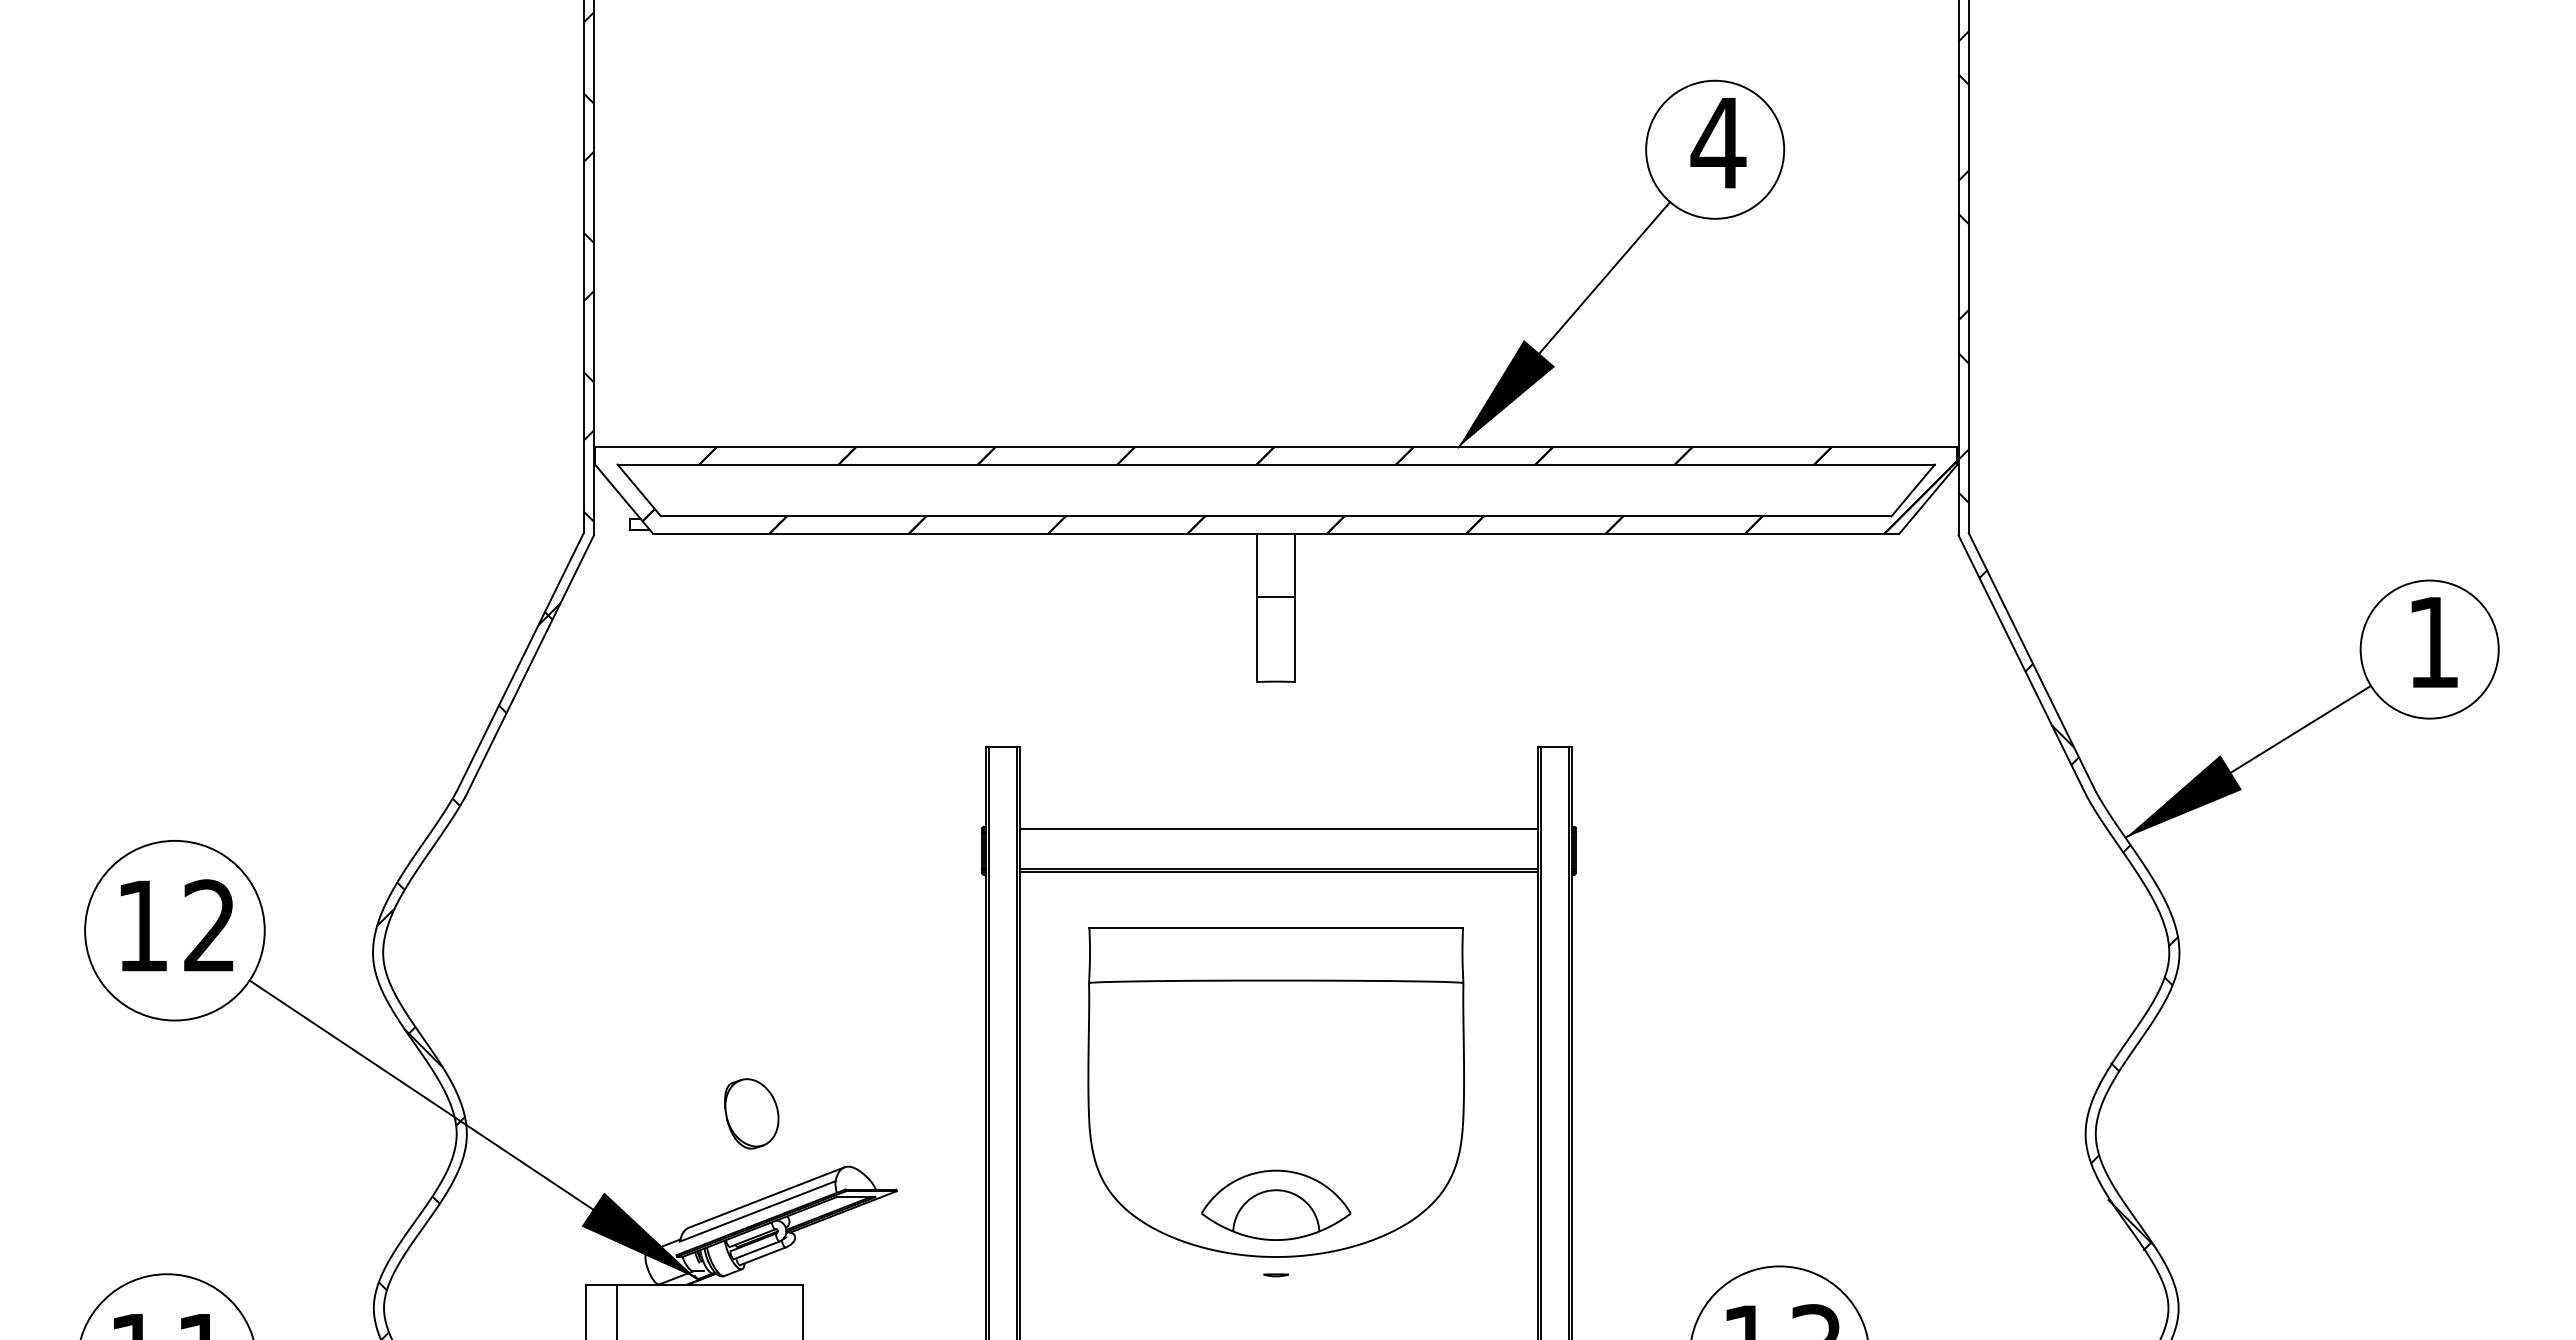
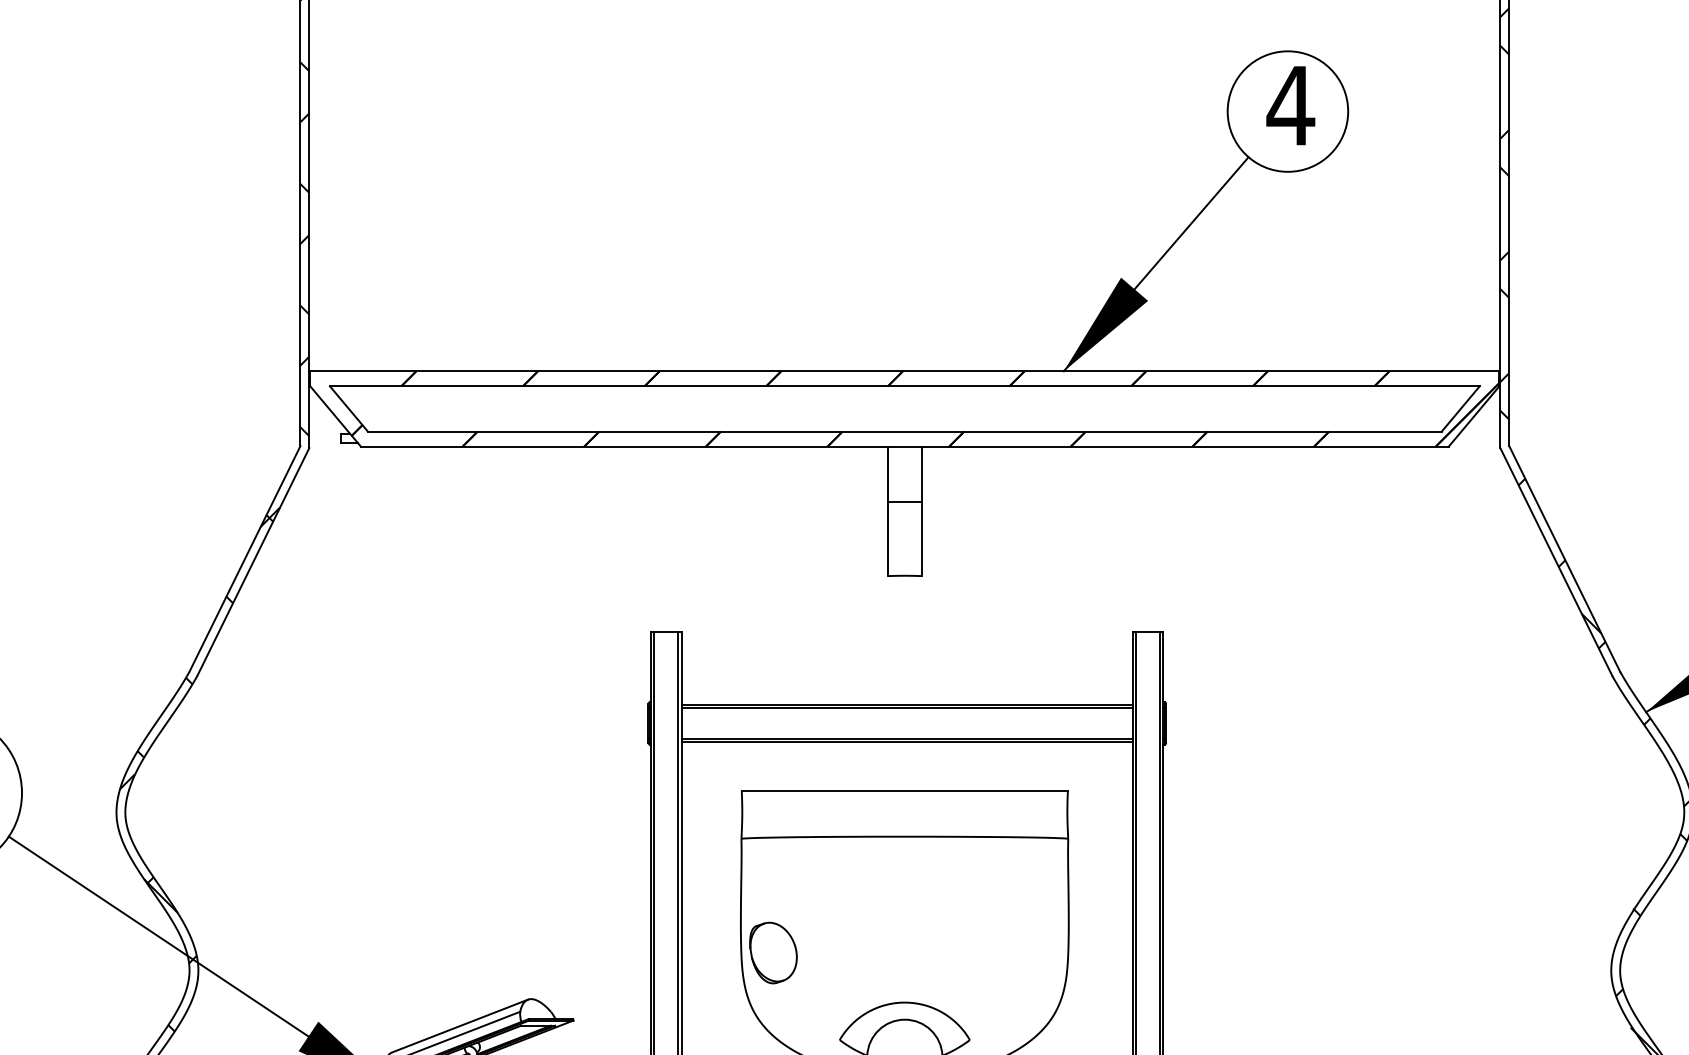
line: (1278, 832) -> (906, 707), added
part: (751, 1113) -> (773, 952), moved

